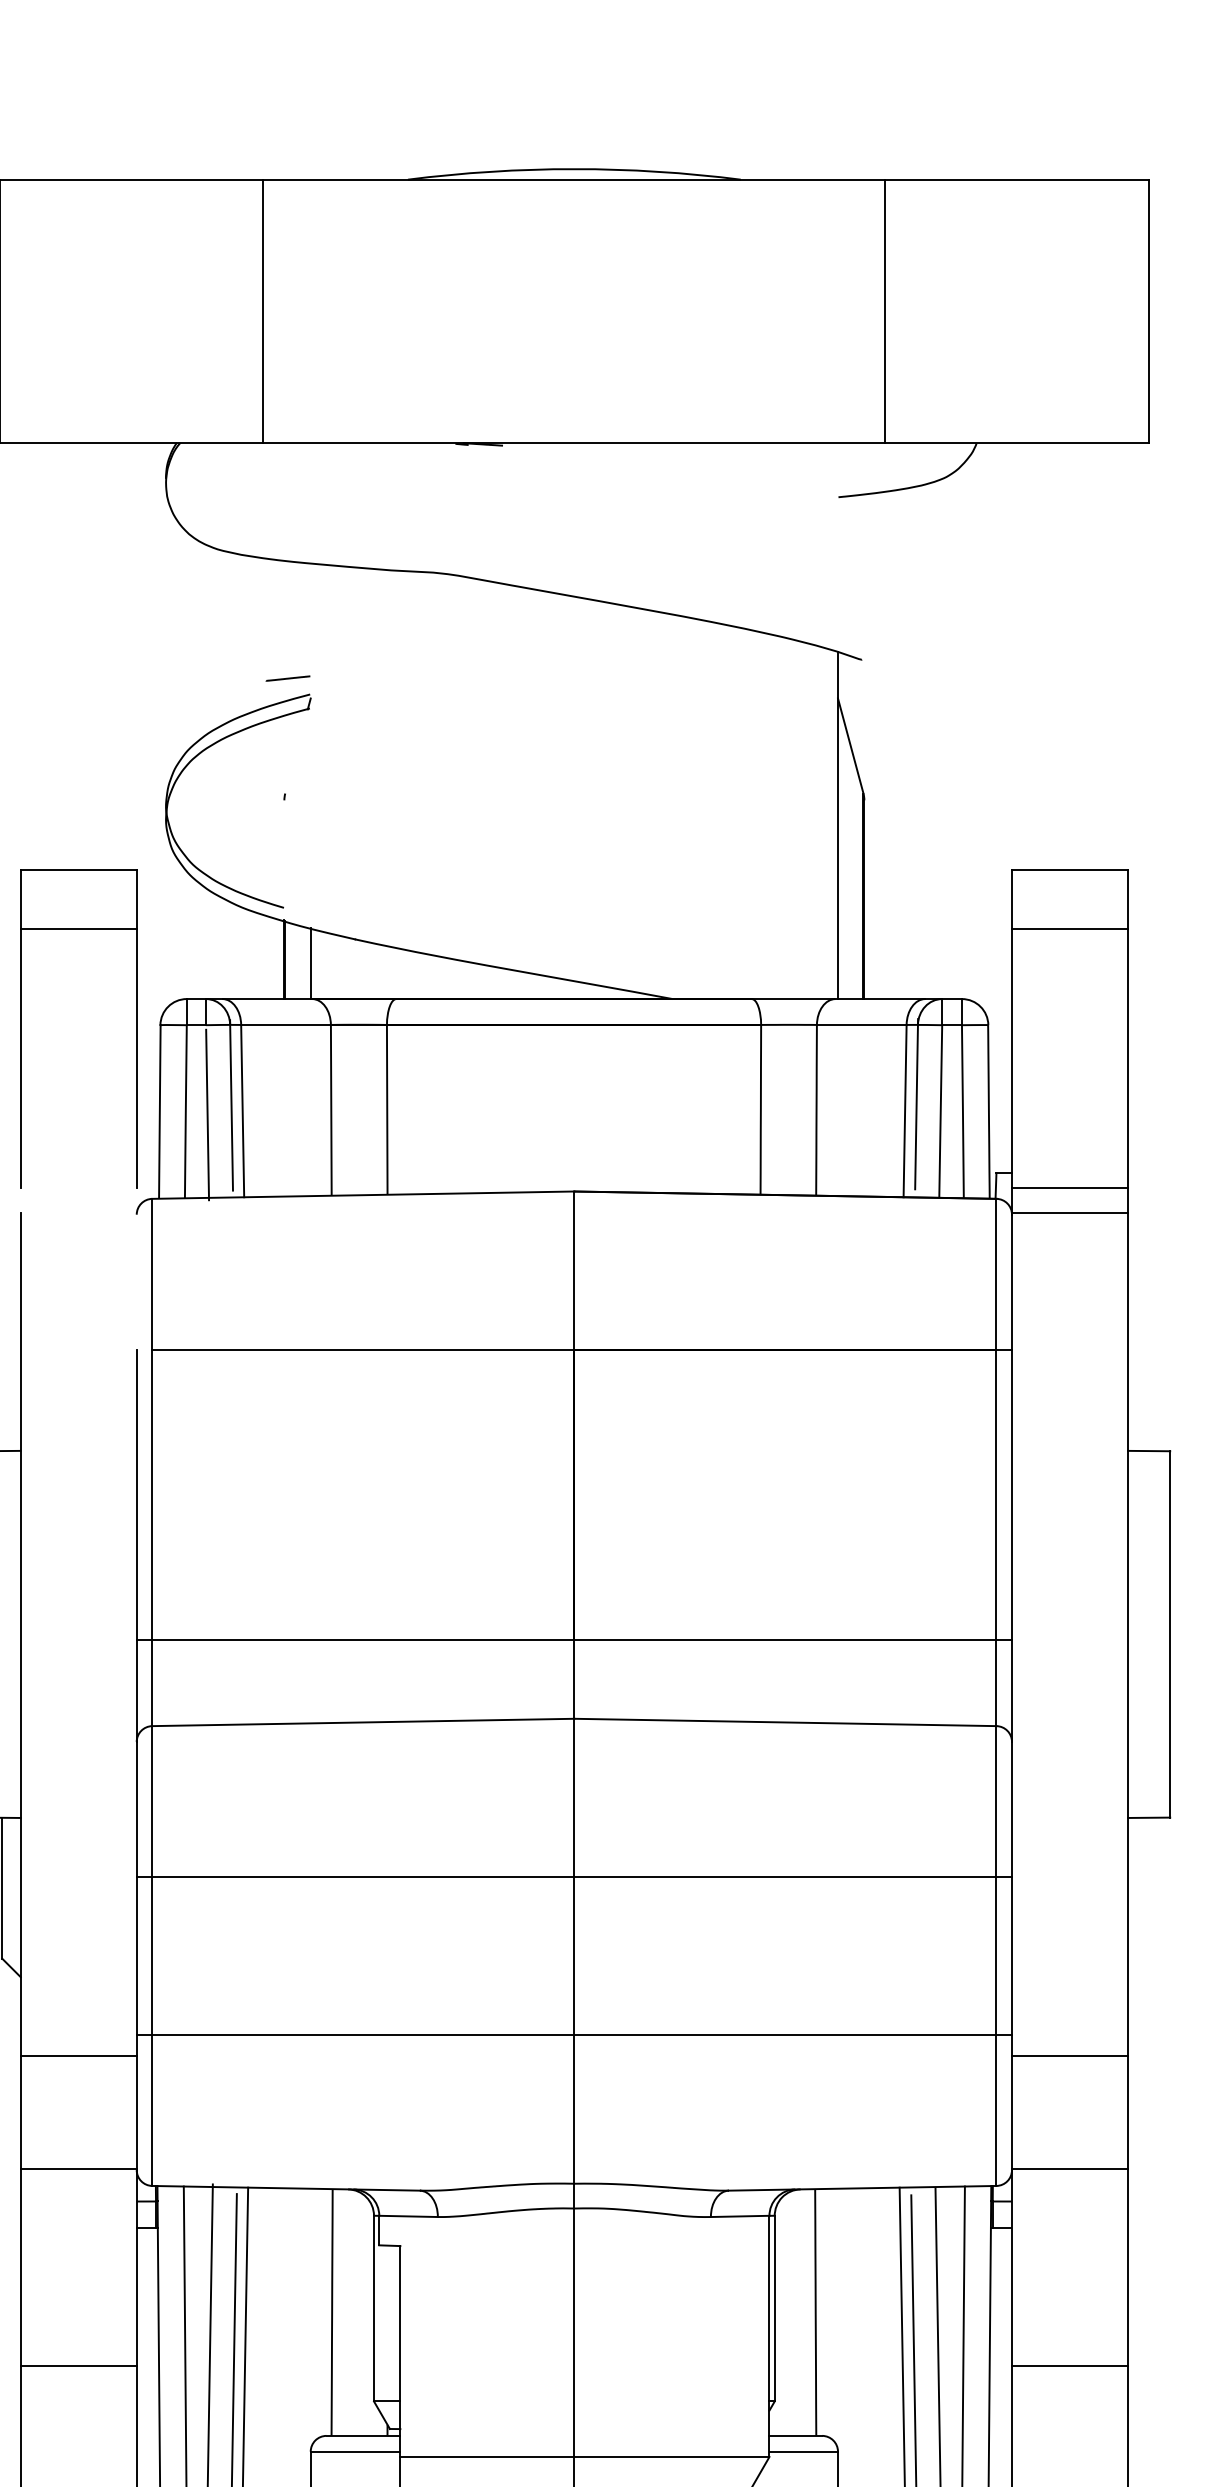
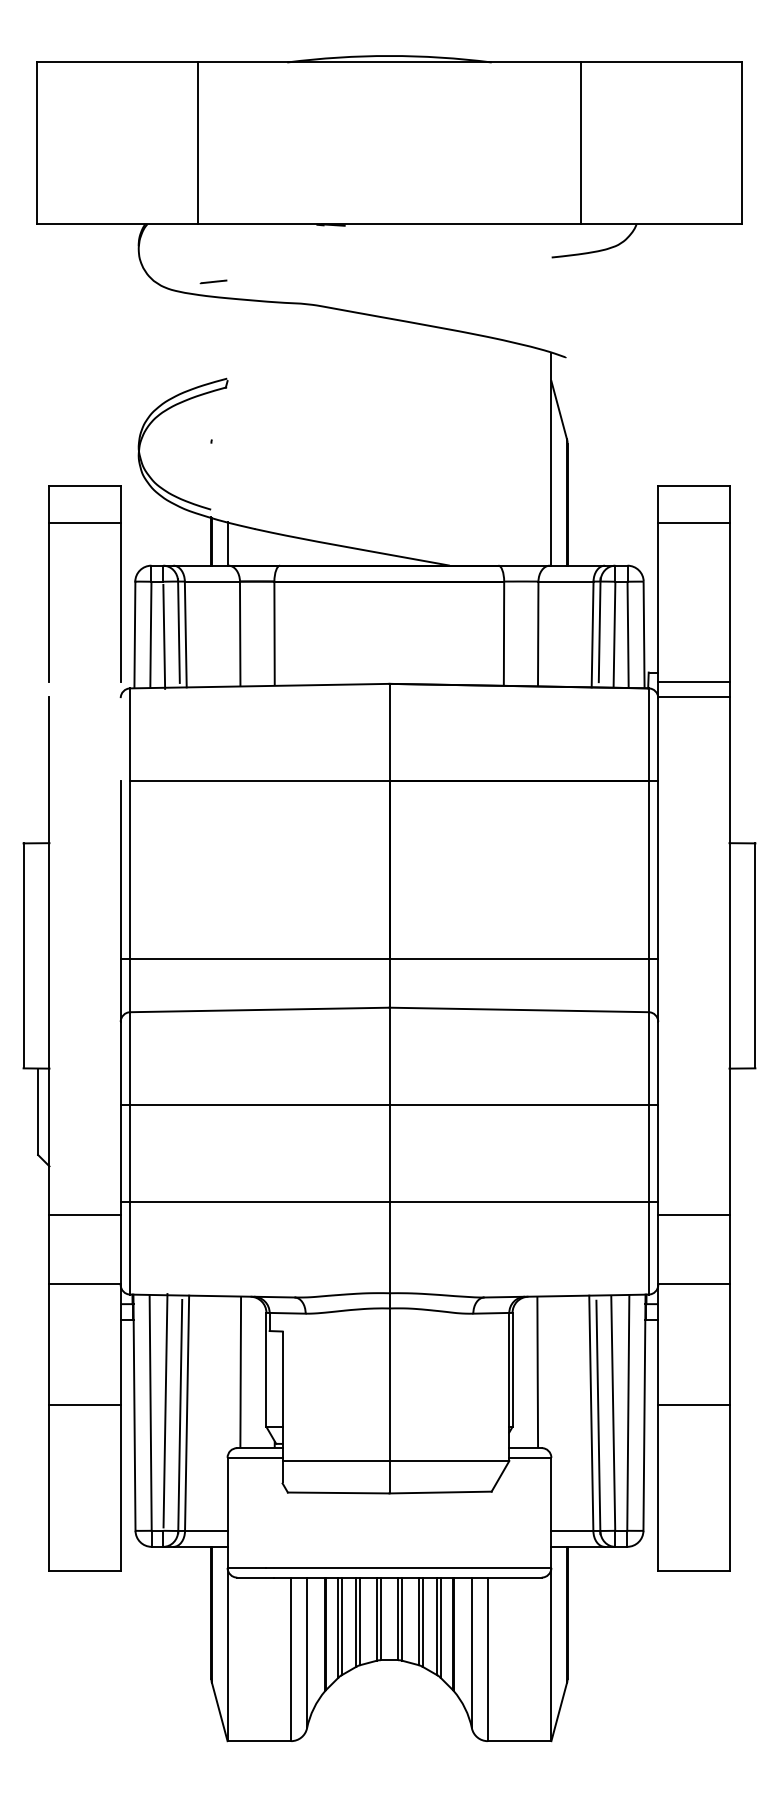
line: (287, 677) -> (213, 281), moved

